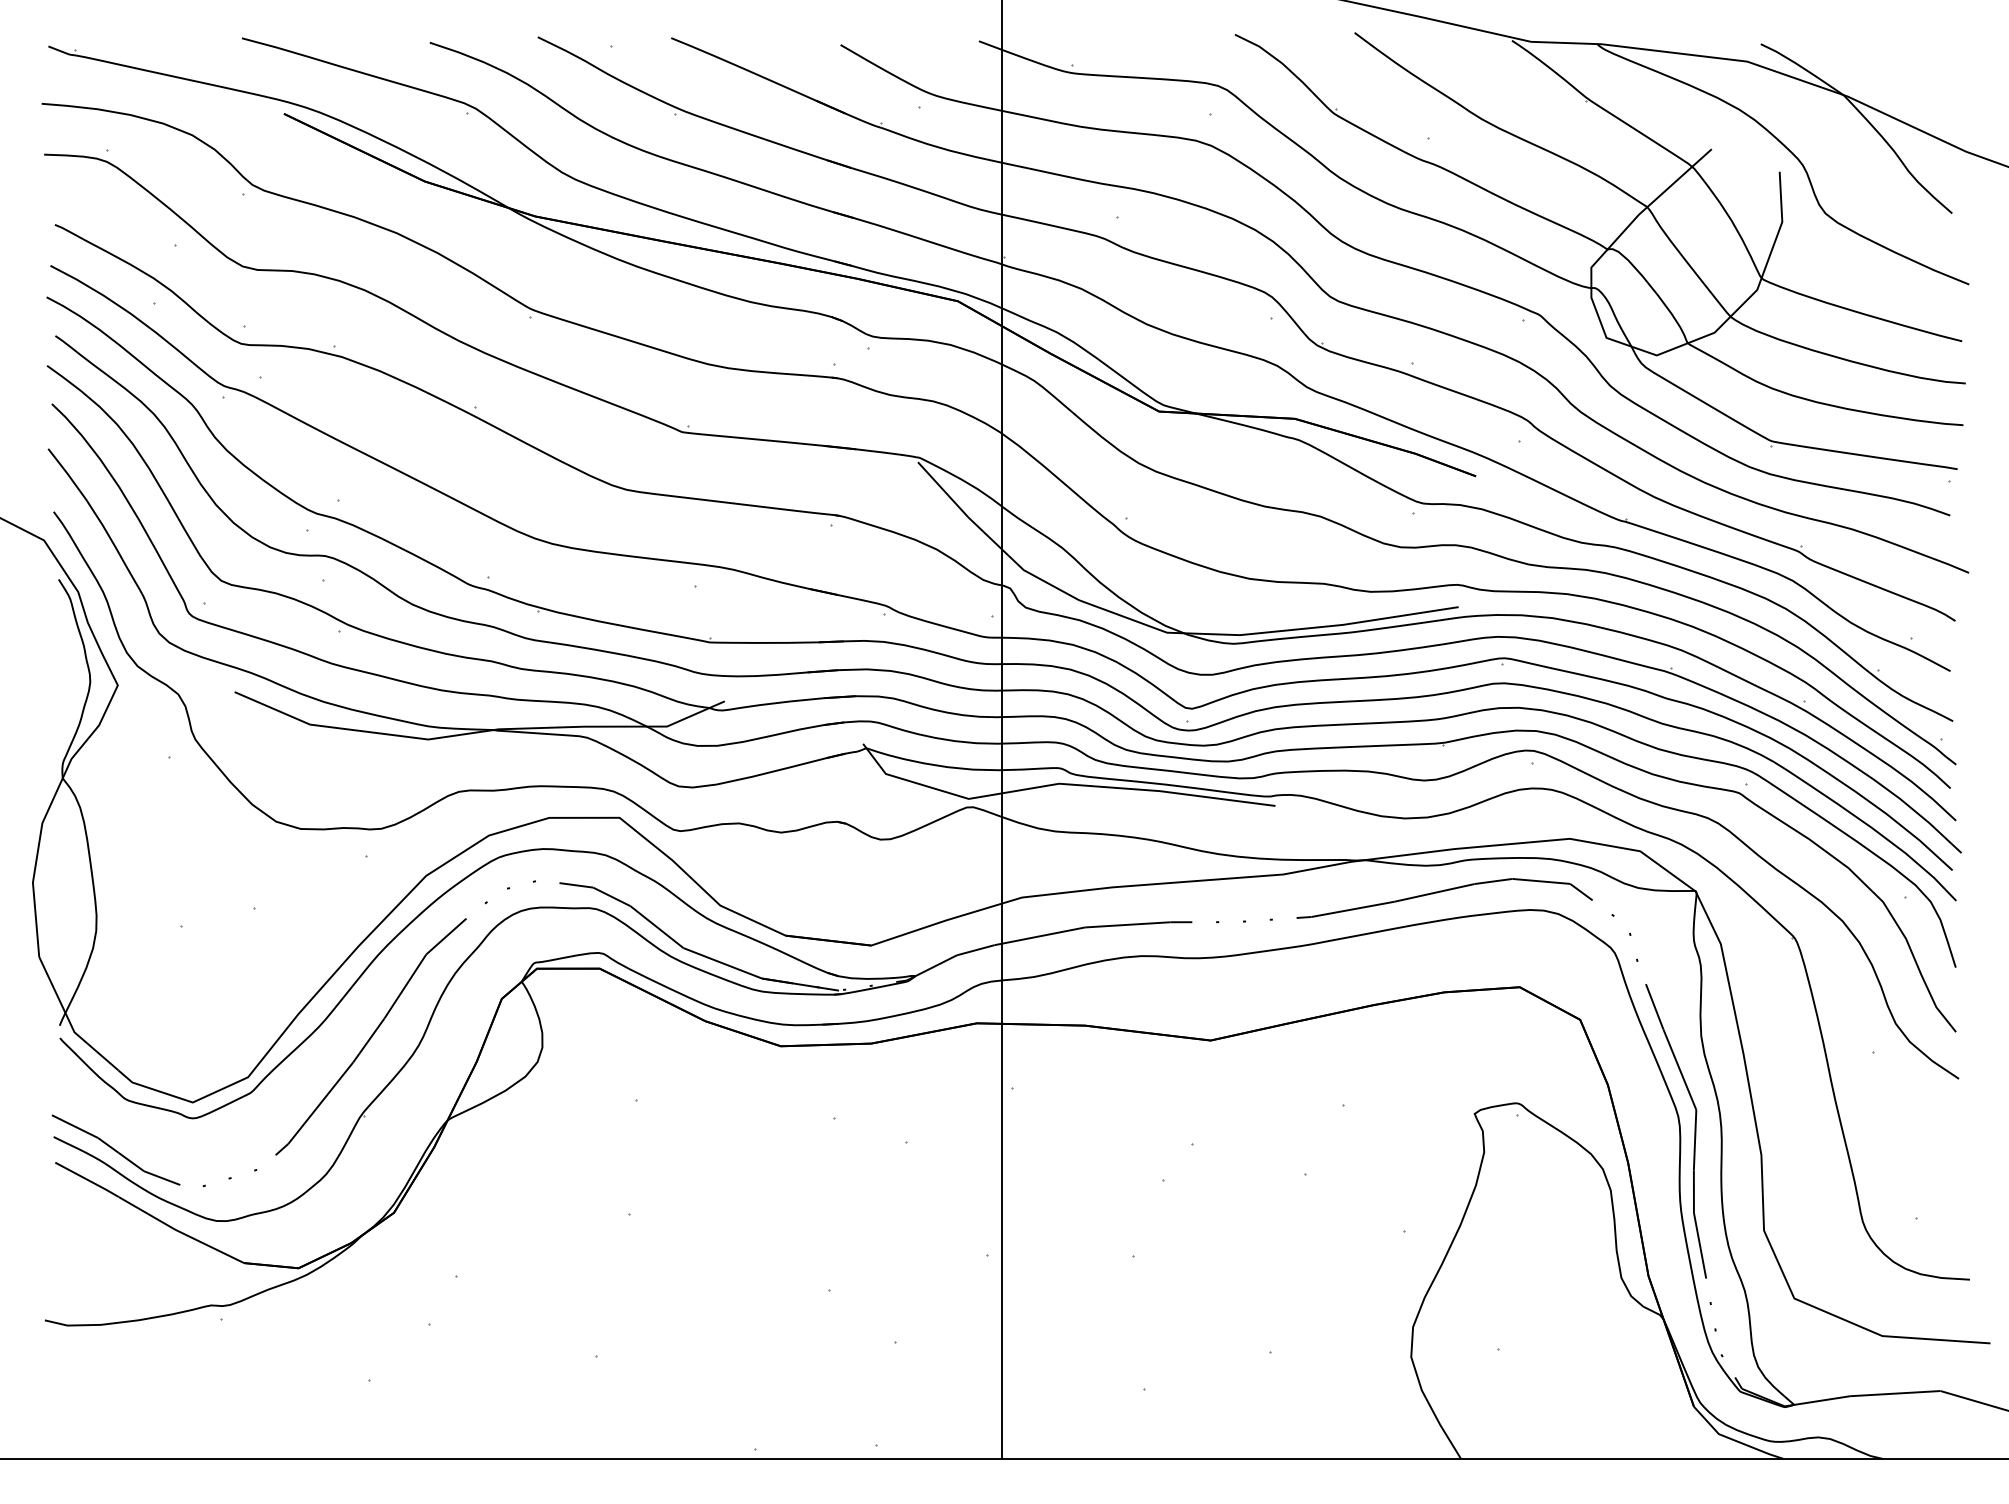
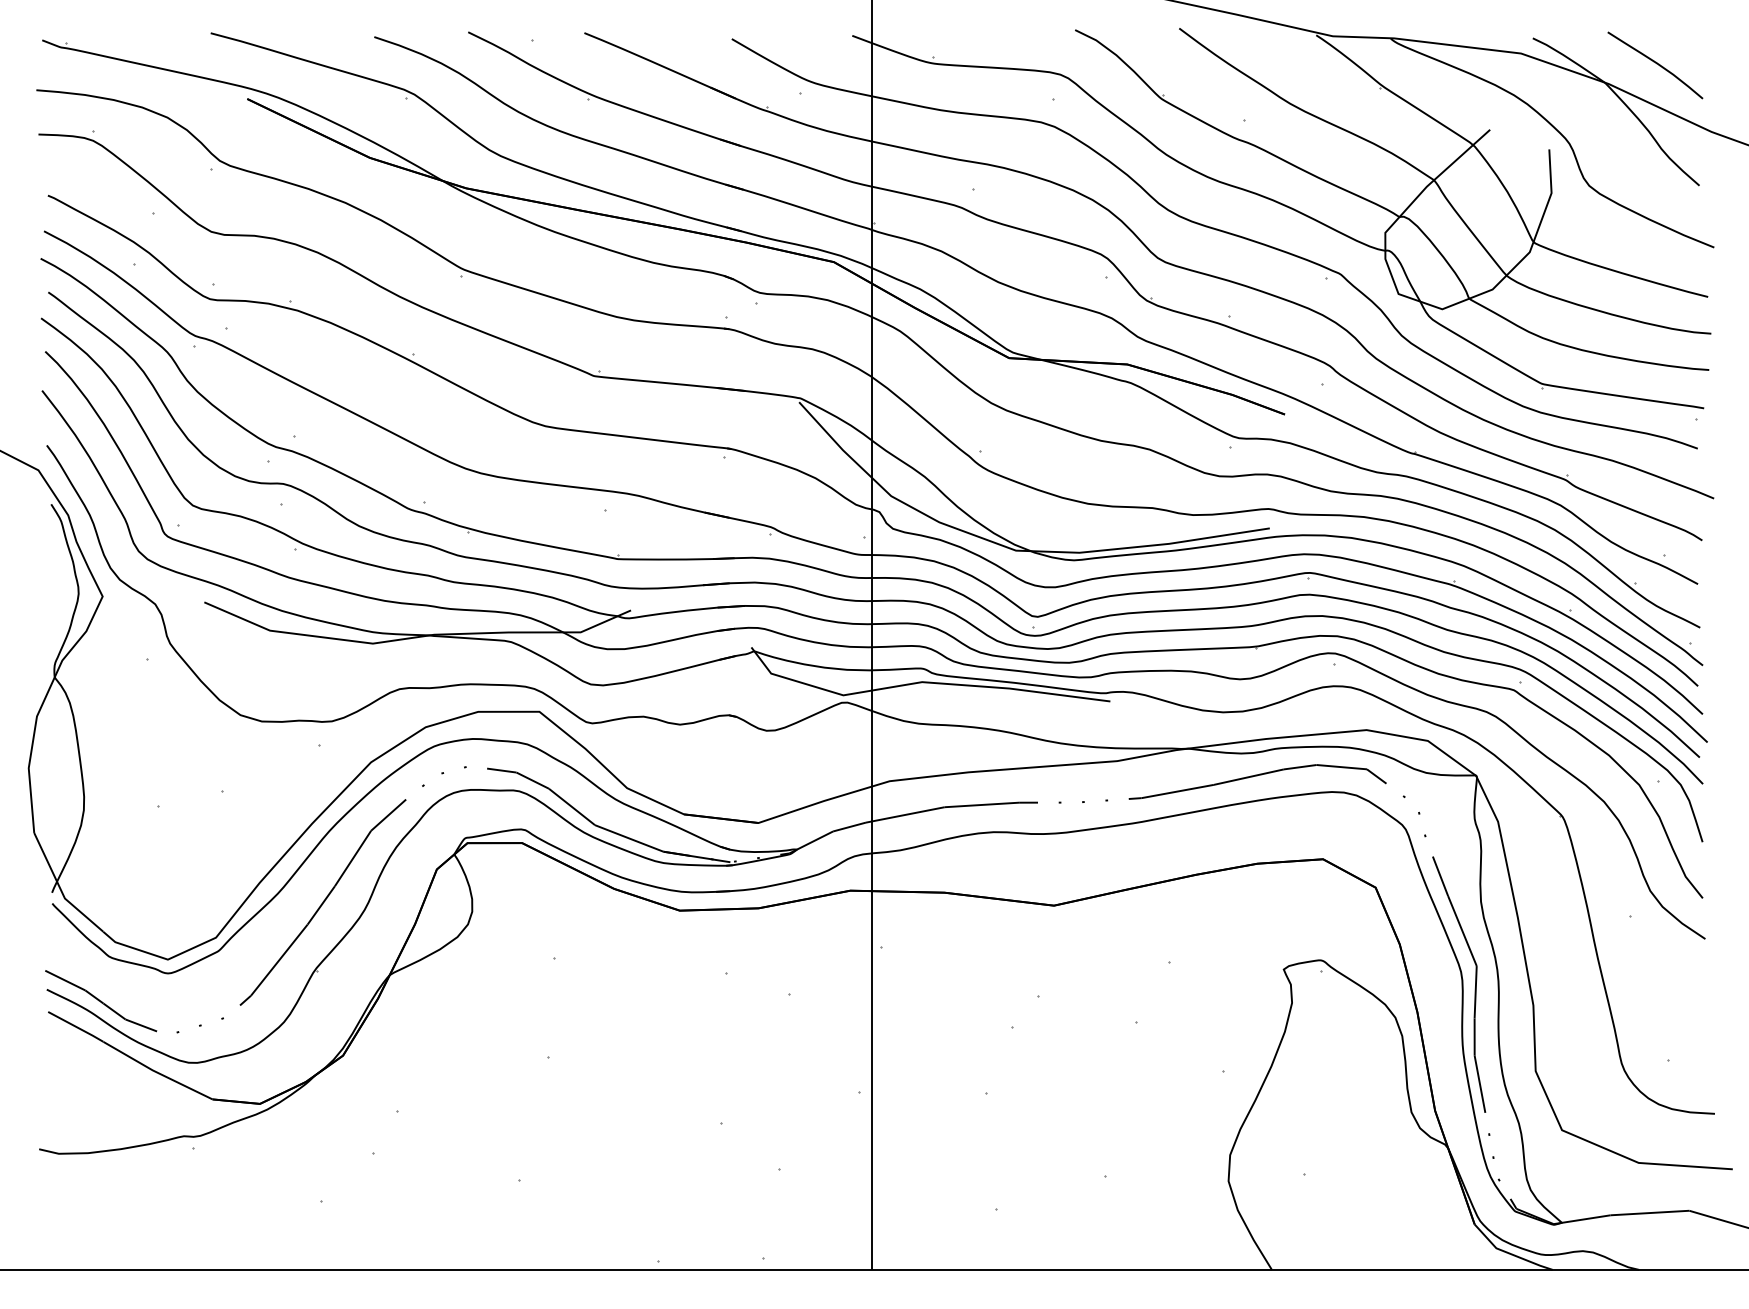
curve: (1902, 73) -> (1656, 63), added

